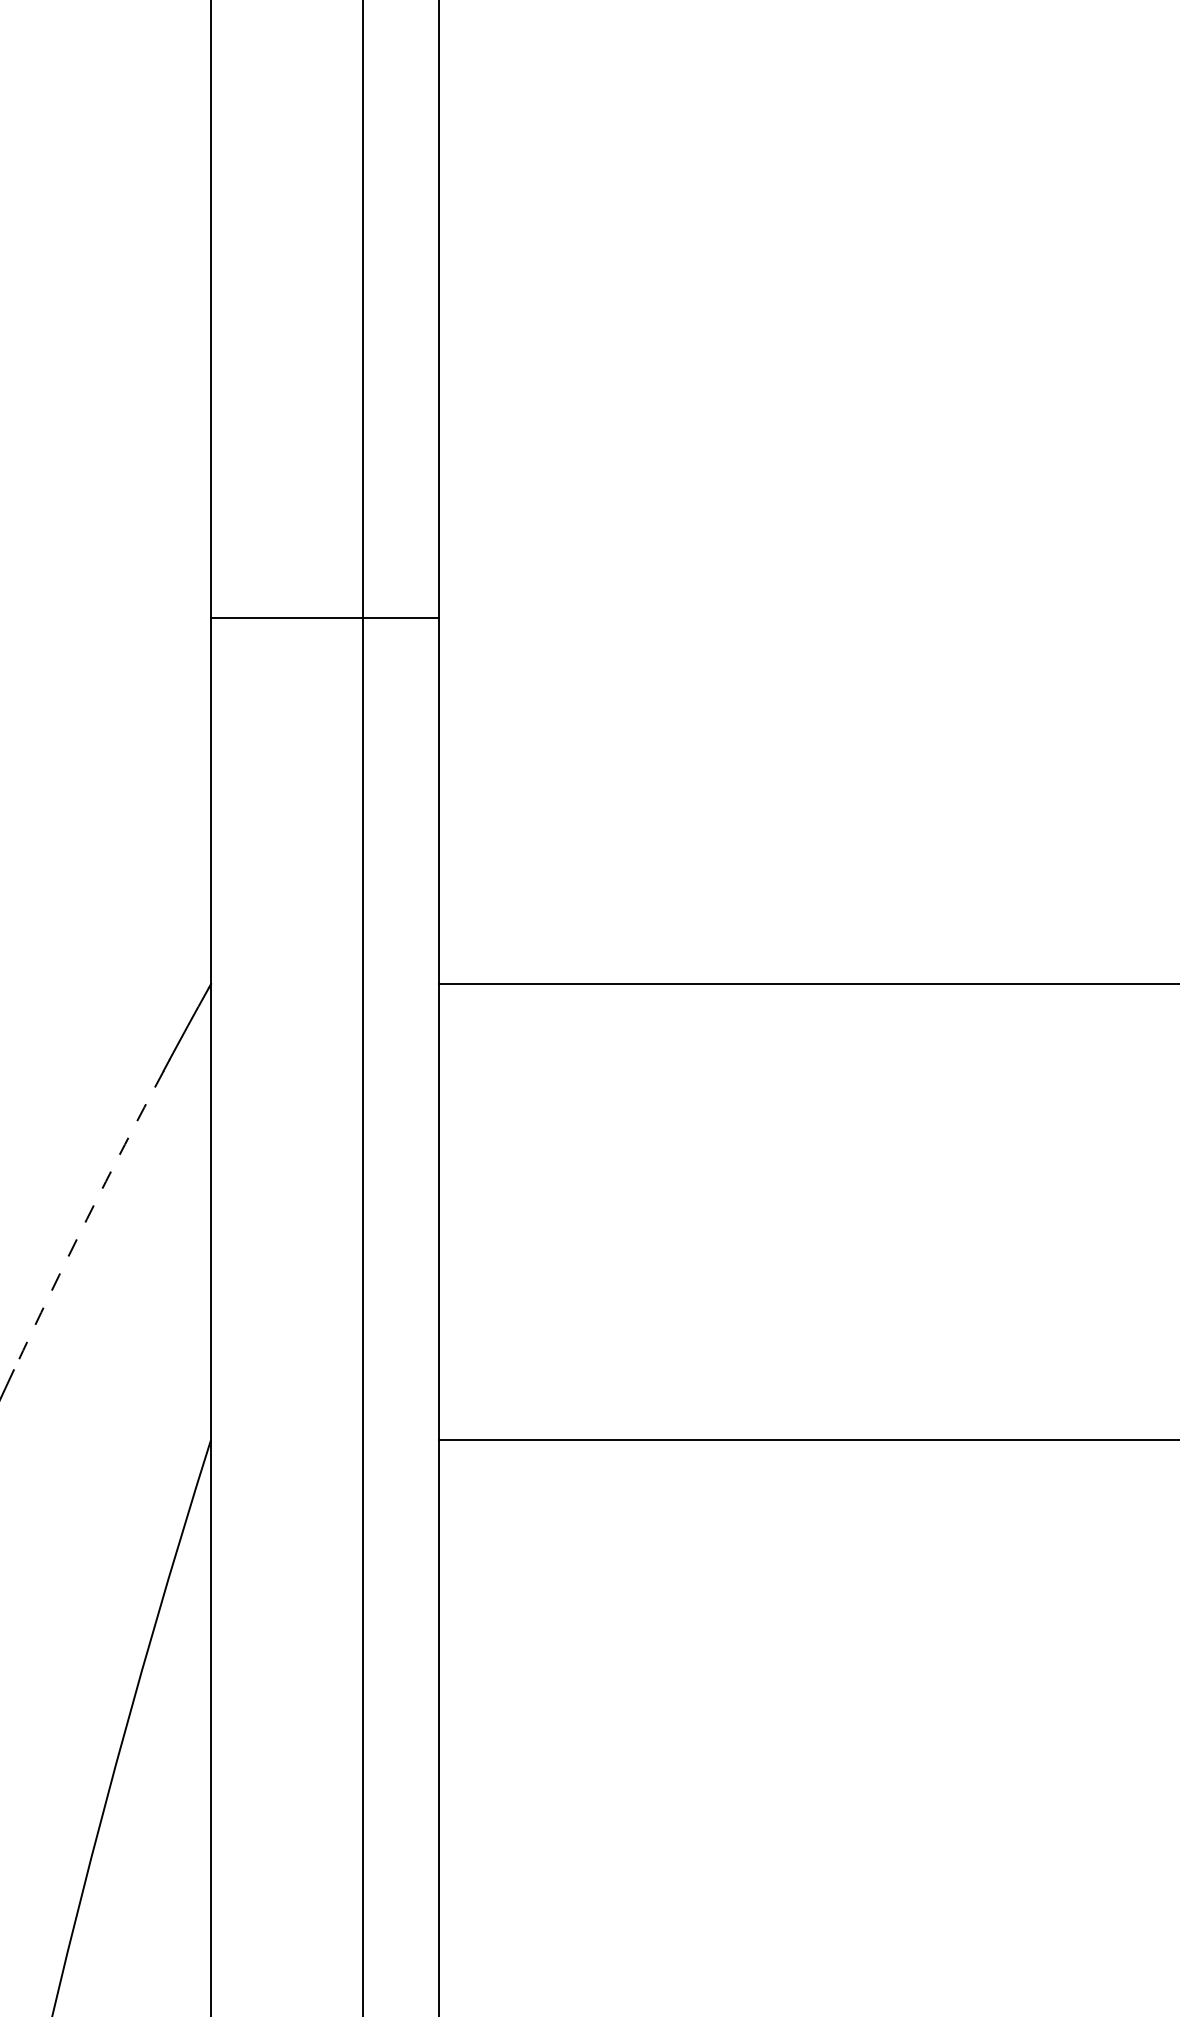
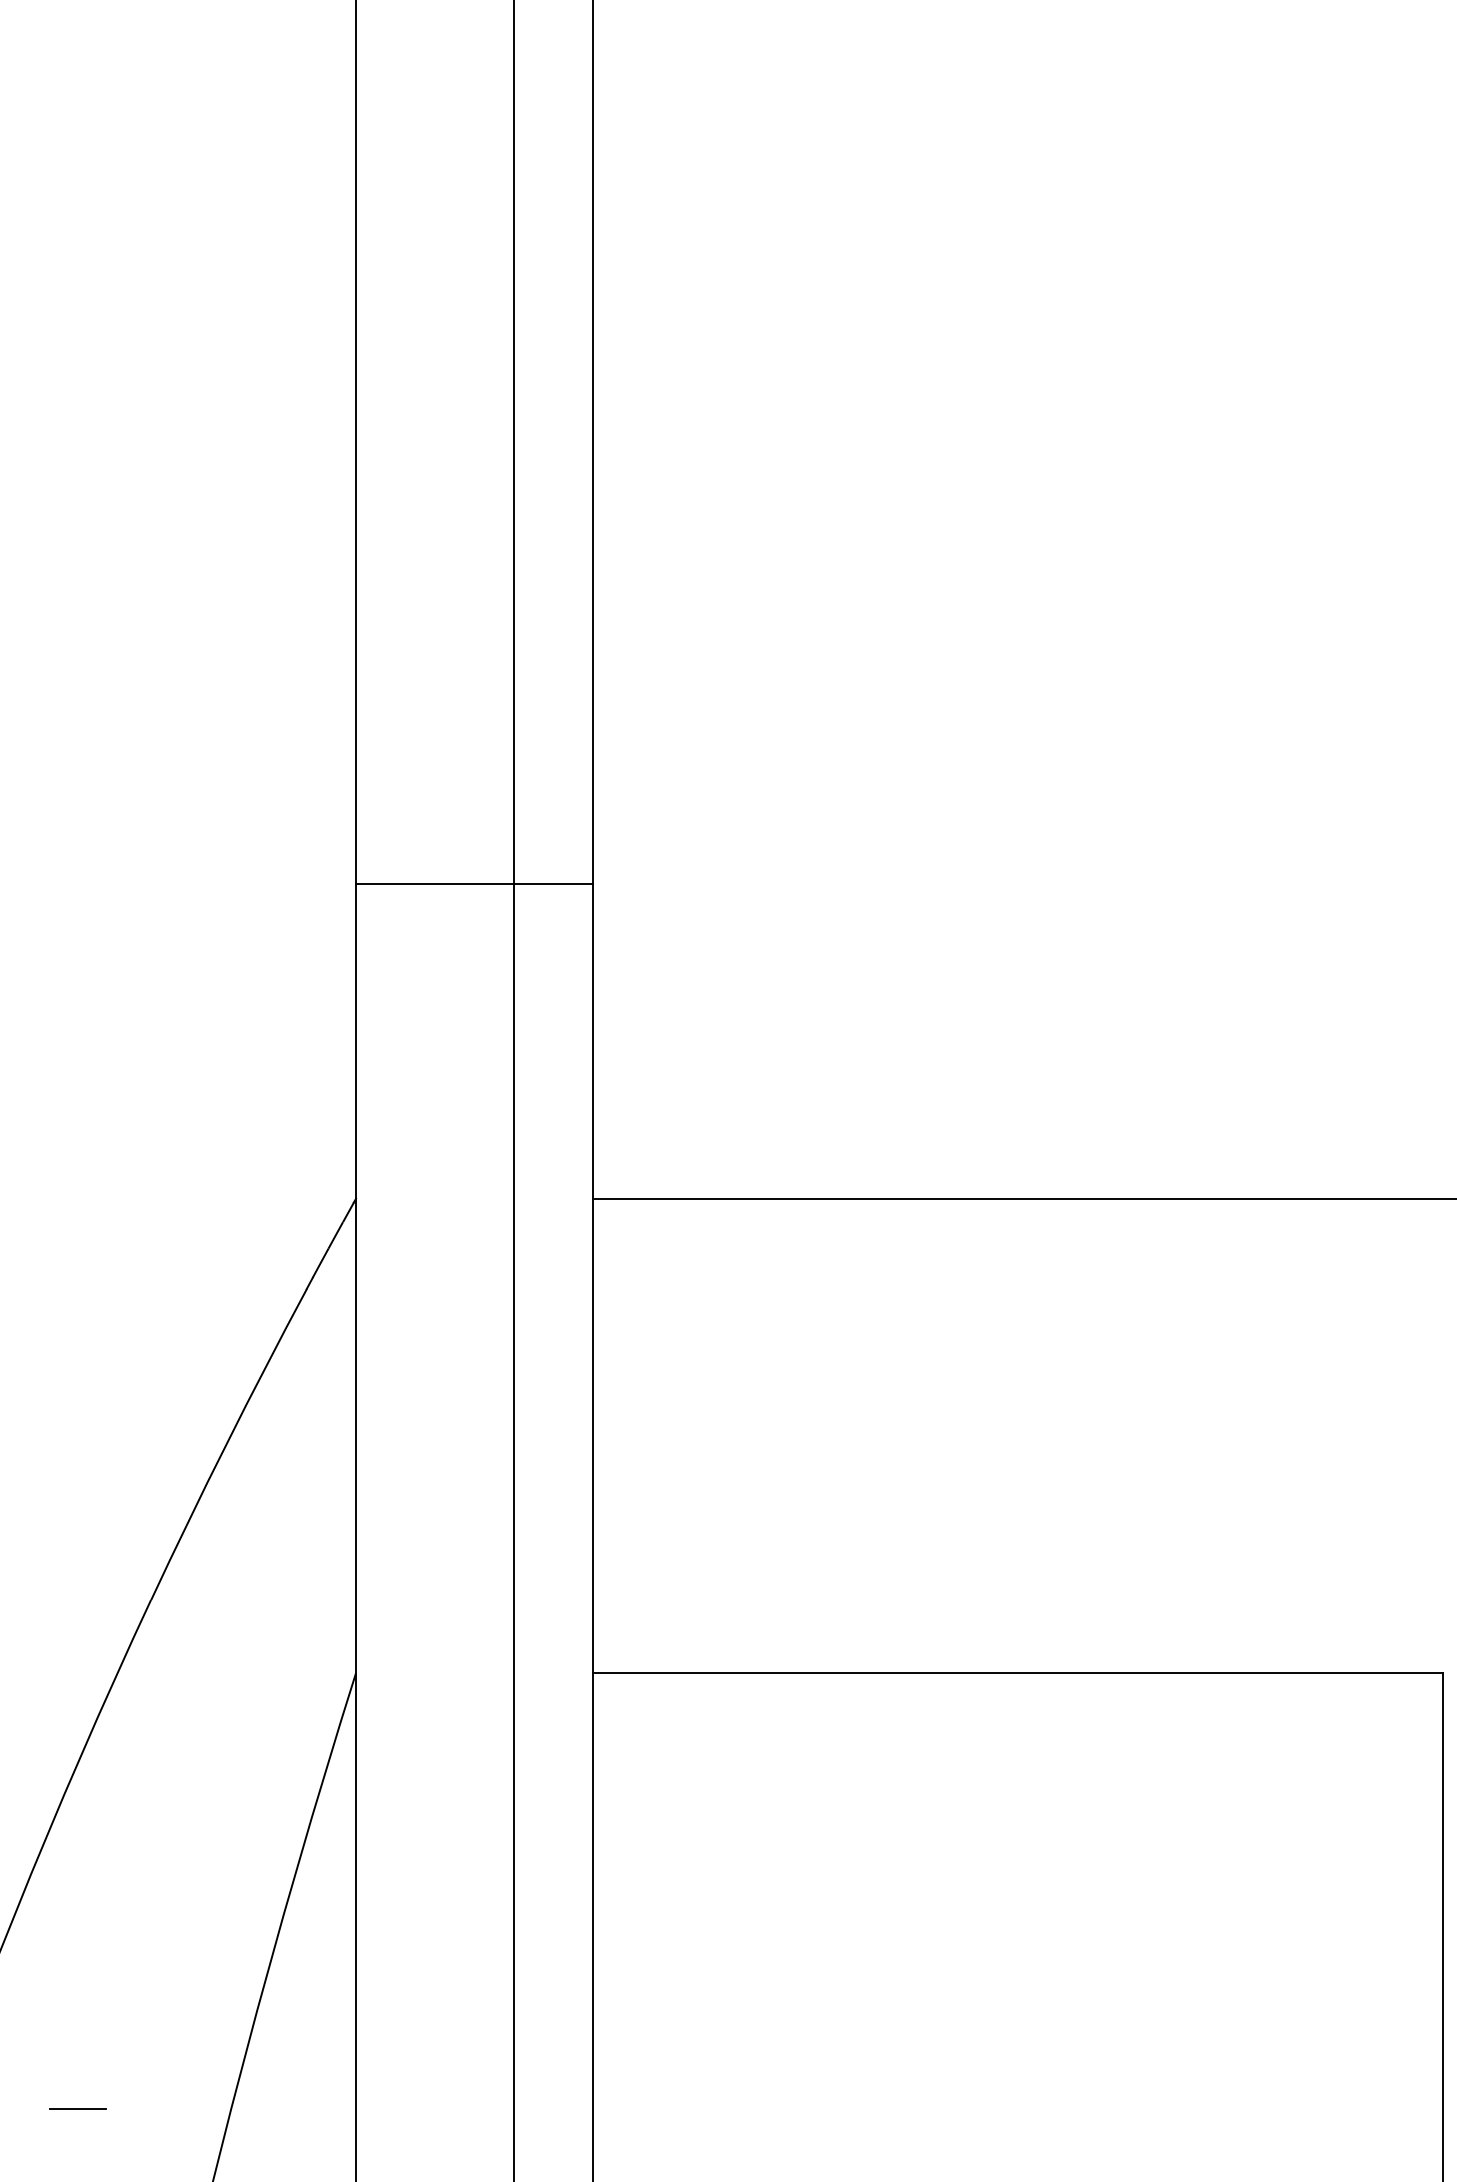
line: (324, 617) -> (474, 883), moved
arc: (86, 1219) -> (226, 1443), dashed -> solid

